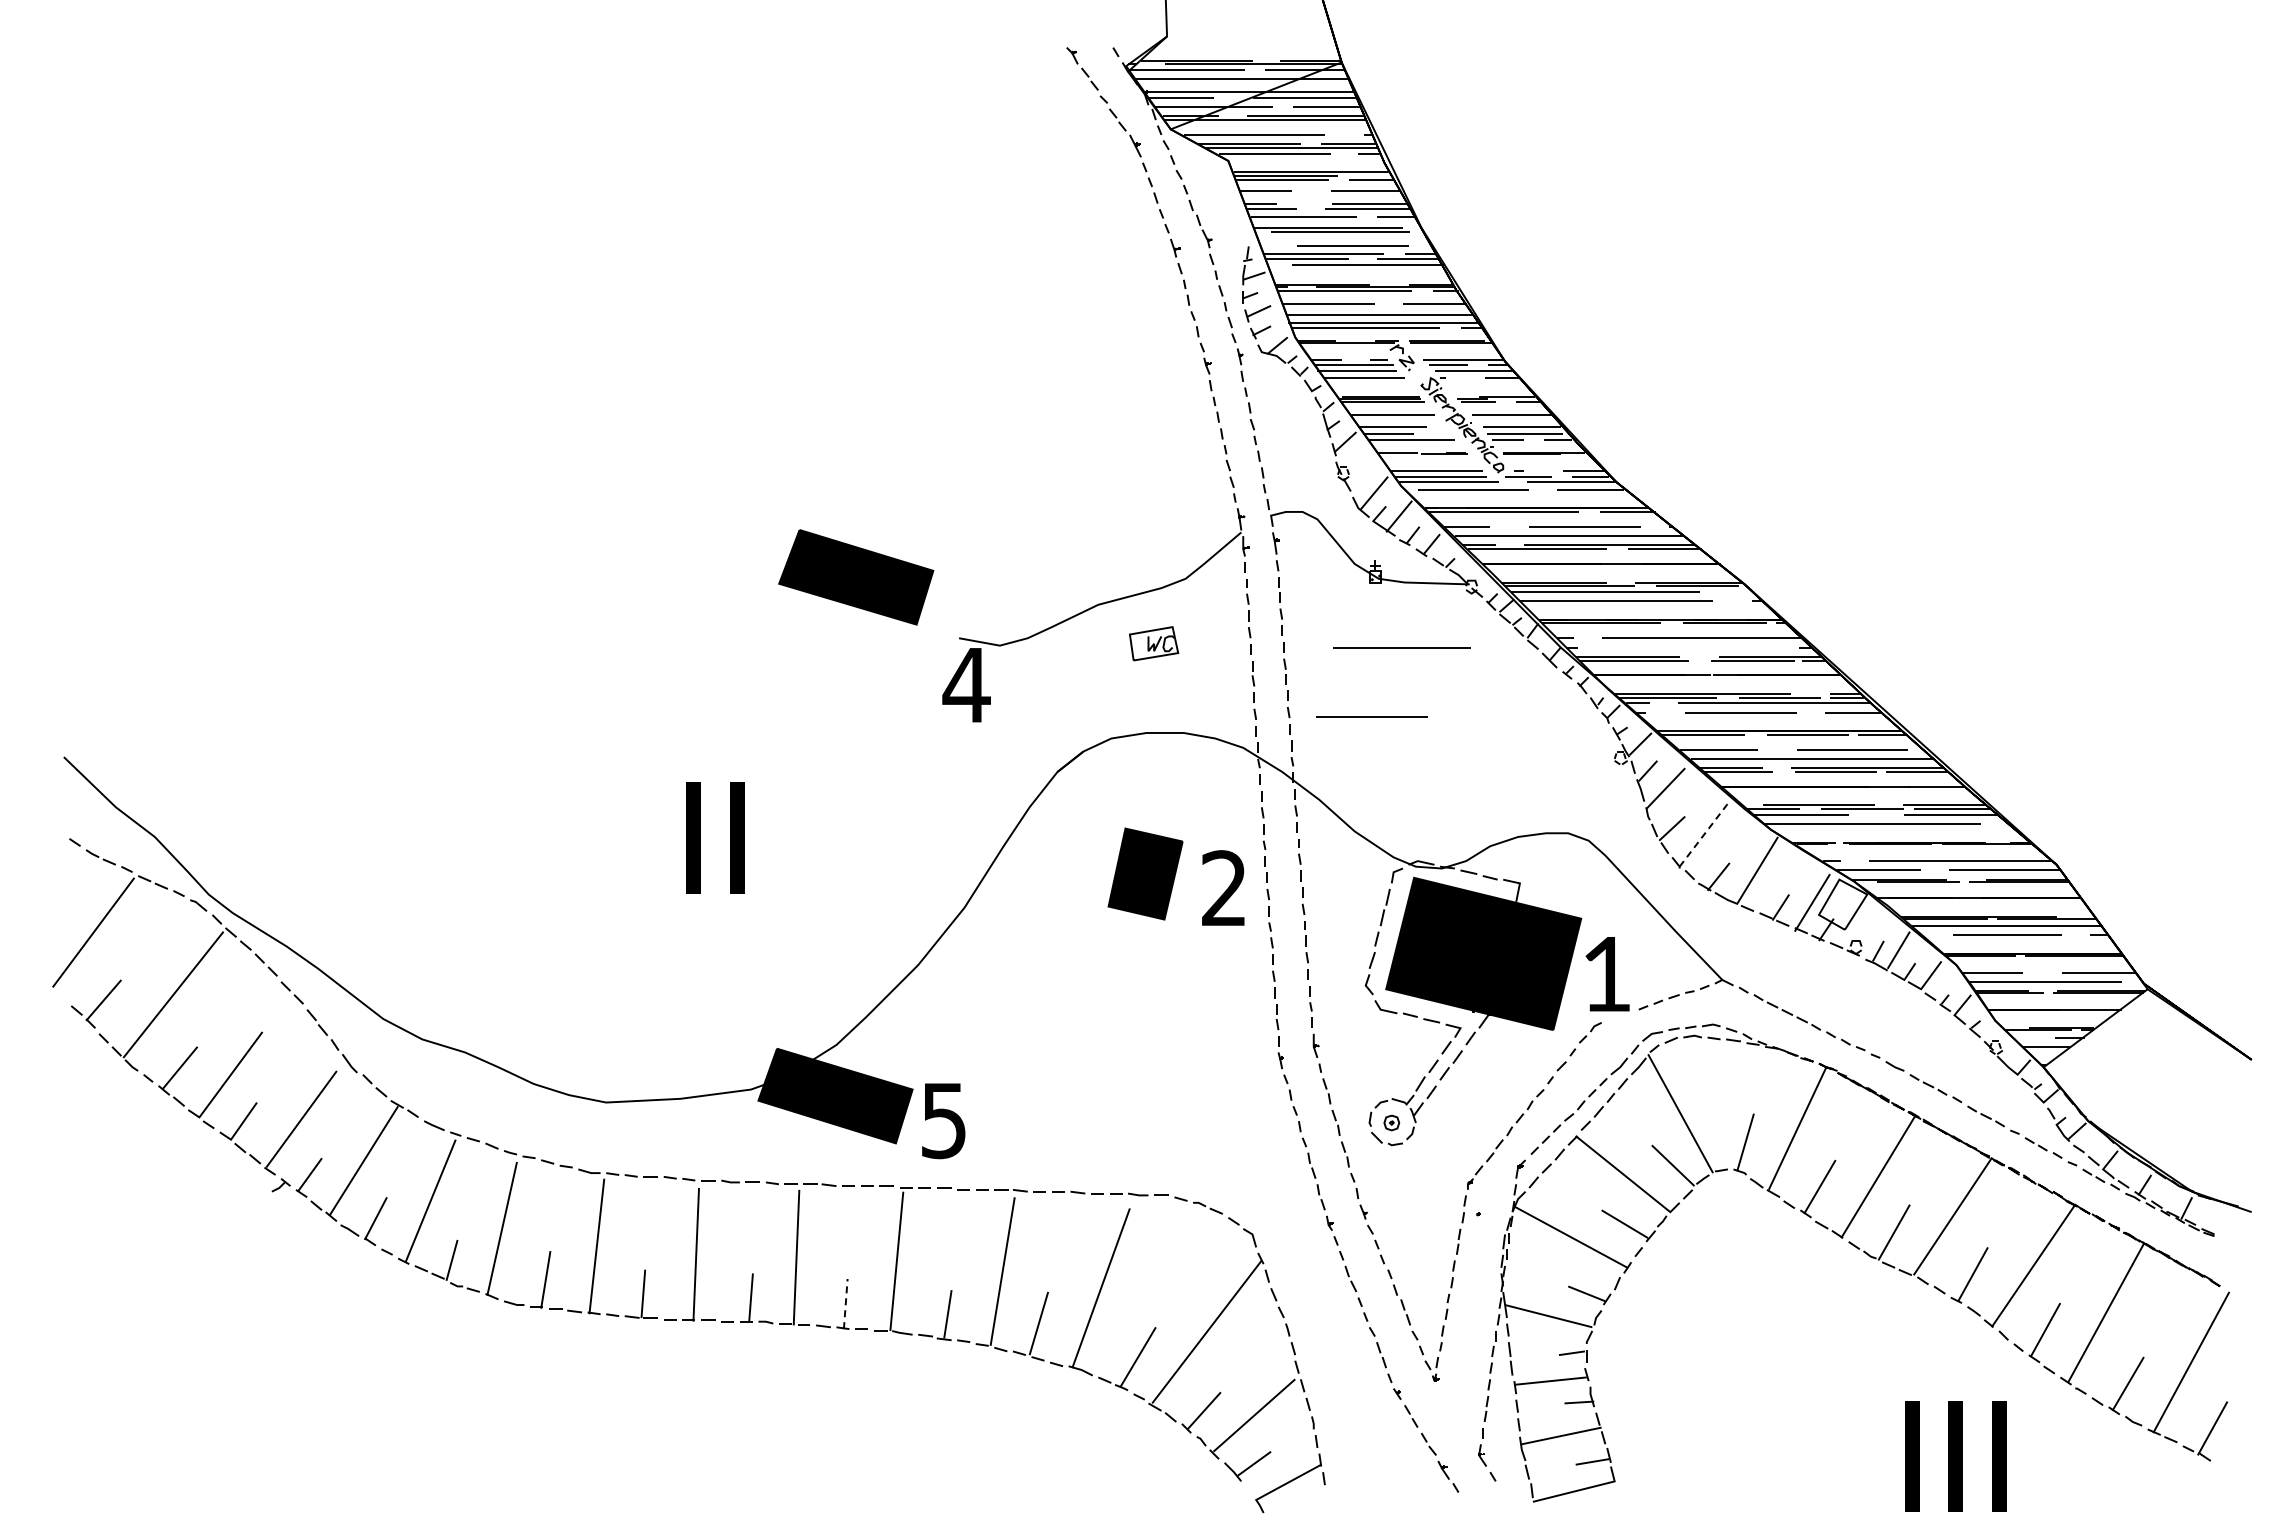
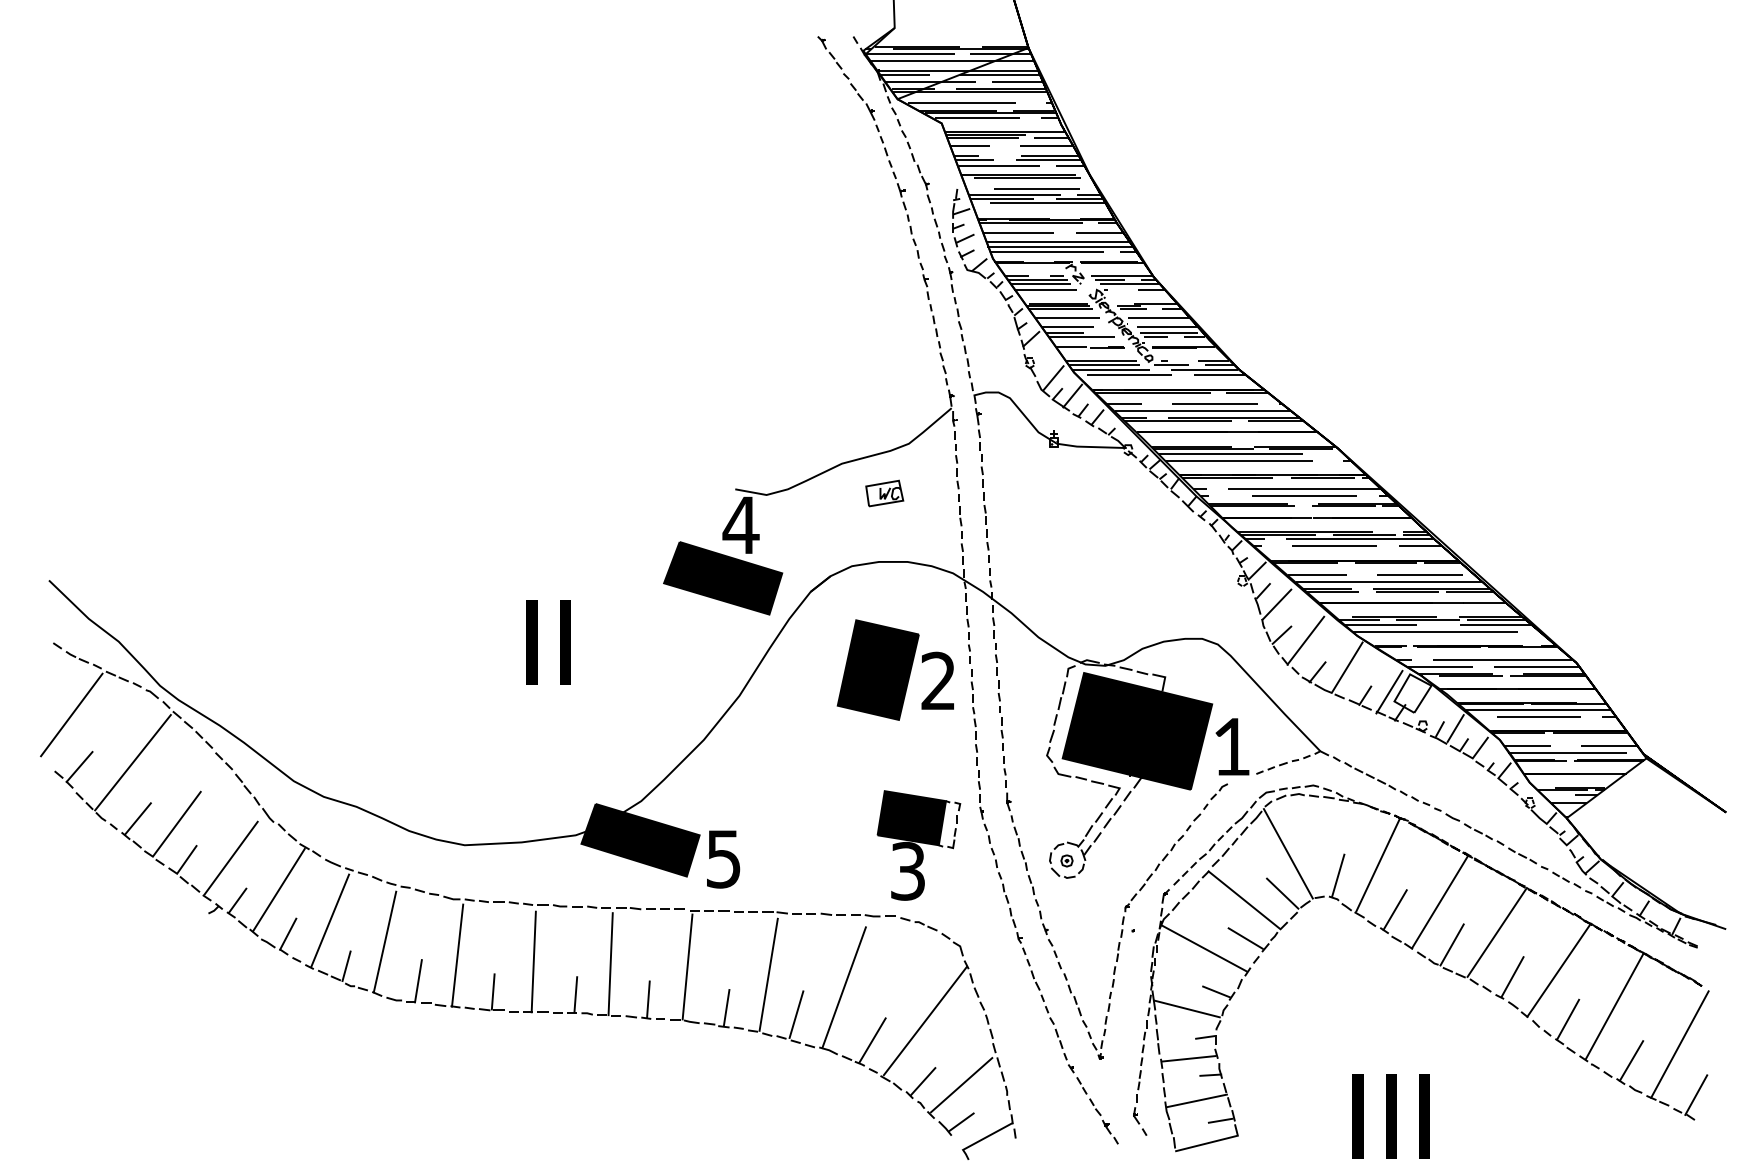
part: (856, 577) -> (723, 578), moved
line: (1401, 647) -> (1304, 496), moved
line: (1371, 716) -> (1051, 549), removed
line: (1703, 835) -> (1305, 640), dashed -> solid
part: (1145, 873) -> (878, 669), size x1.43
part: (1198, 1103) -> (918, 845), added
line: (845, 1303) -> (648, 999), dashed -> solid
text: (1955, 1456) -> (1391, 1116), moved

